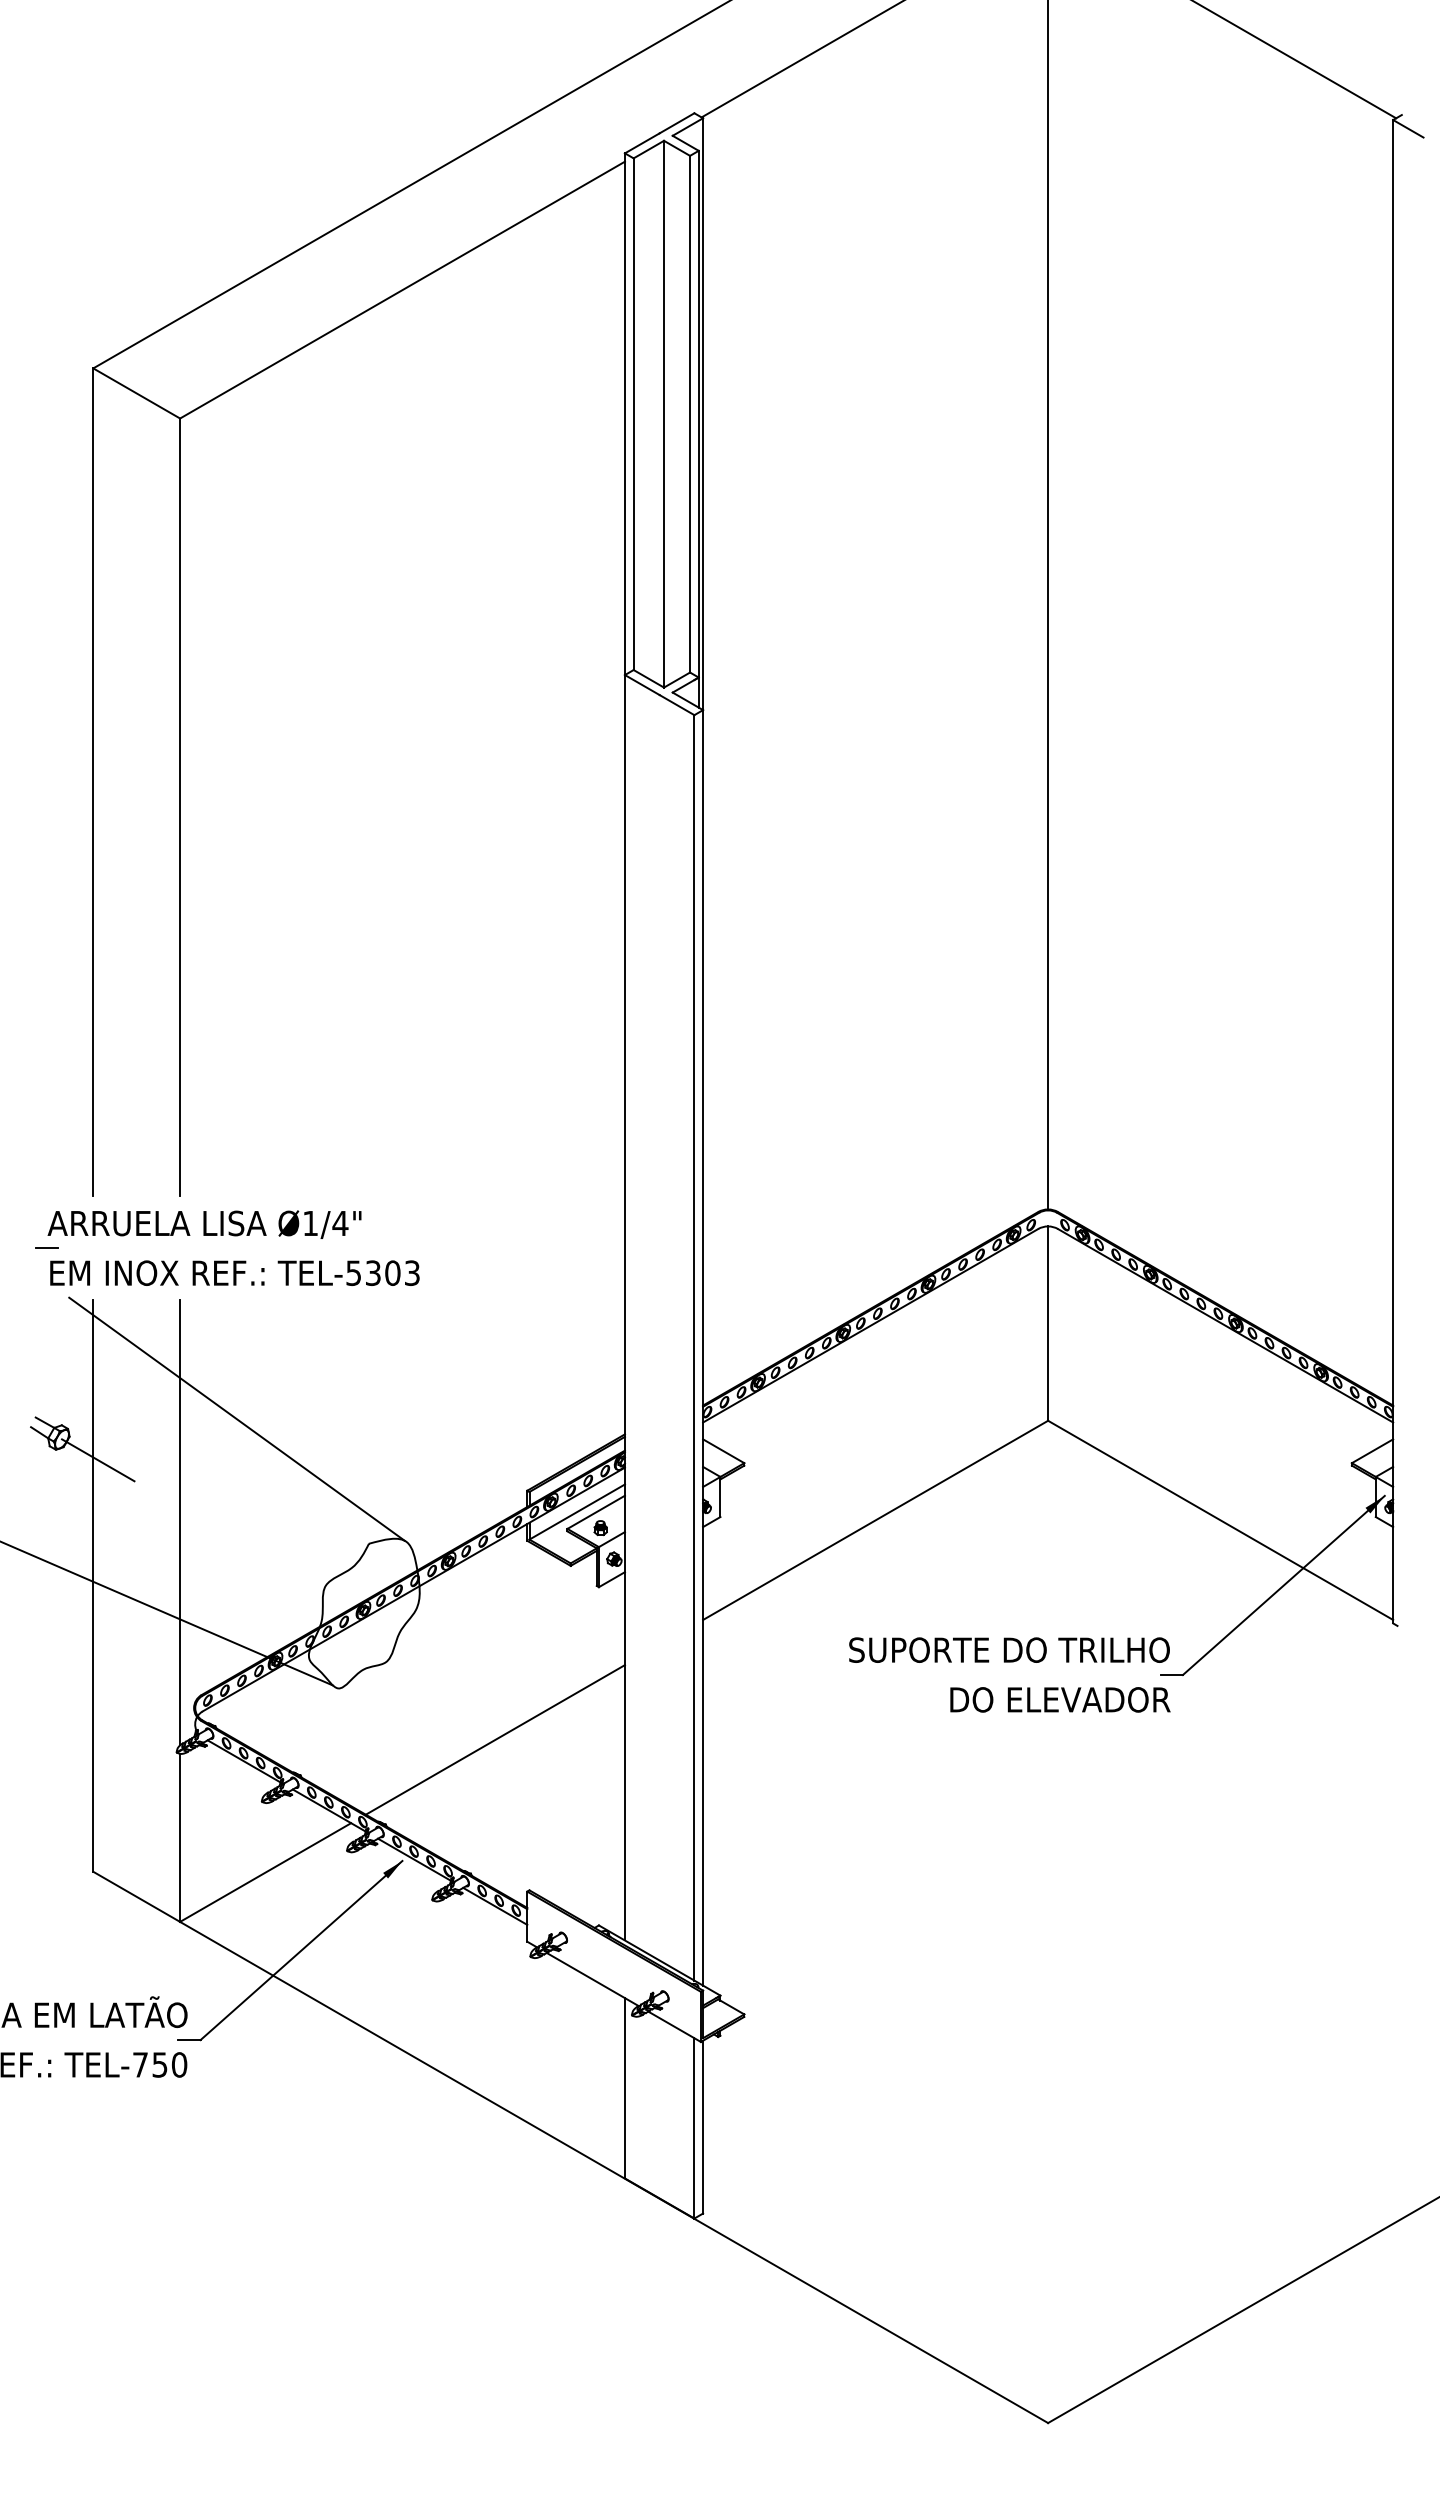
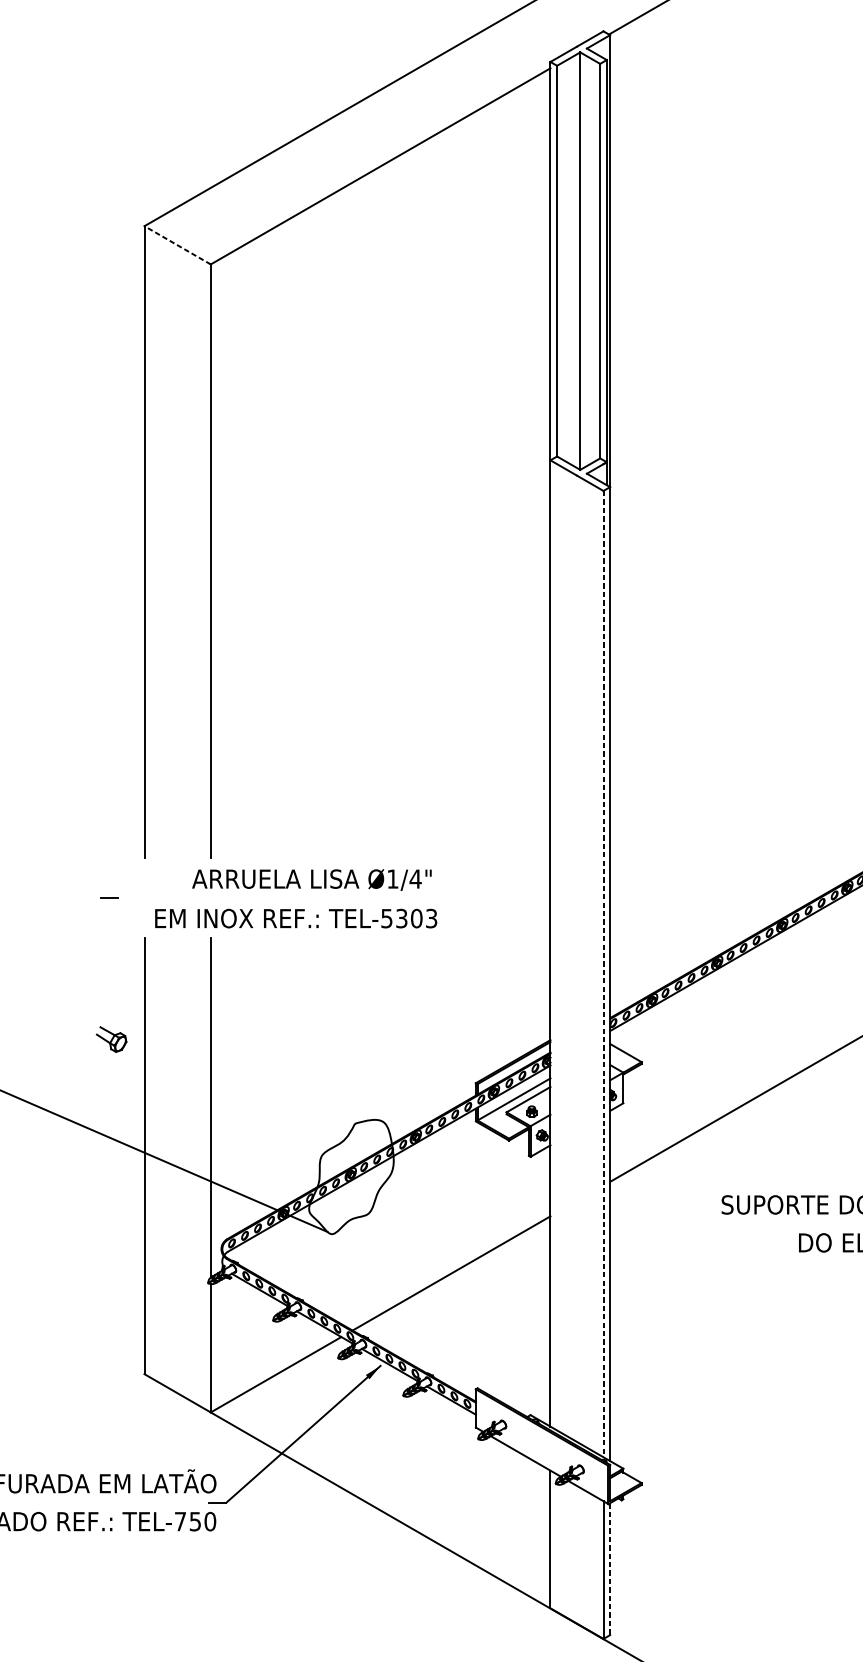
line: (136, 393) -> (177, 245), solid -> dashed
text: (204, 1224) -> (311, 879), moved
text: (234, 1272) -> (295, 918), moved
line: (694, 1347) -> (603, 973), solid -> dashed
line: (236, 1418) -> (253, 1028), removed
line: (98, 1460) -> (148, 1060), removed
line: (703, 2127) -> (610, 1569), solid -> dashed

